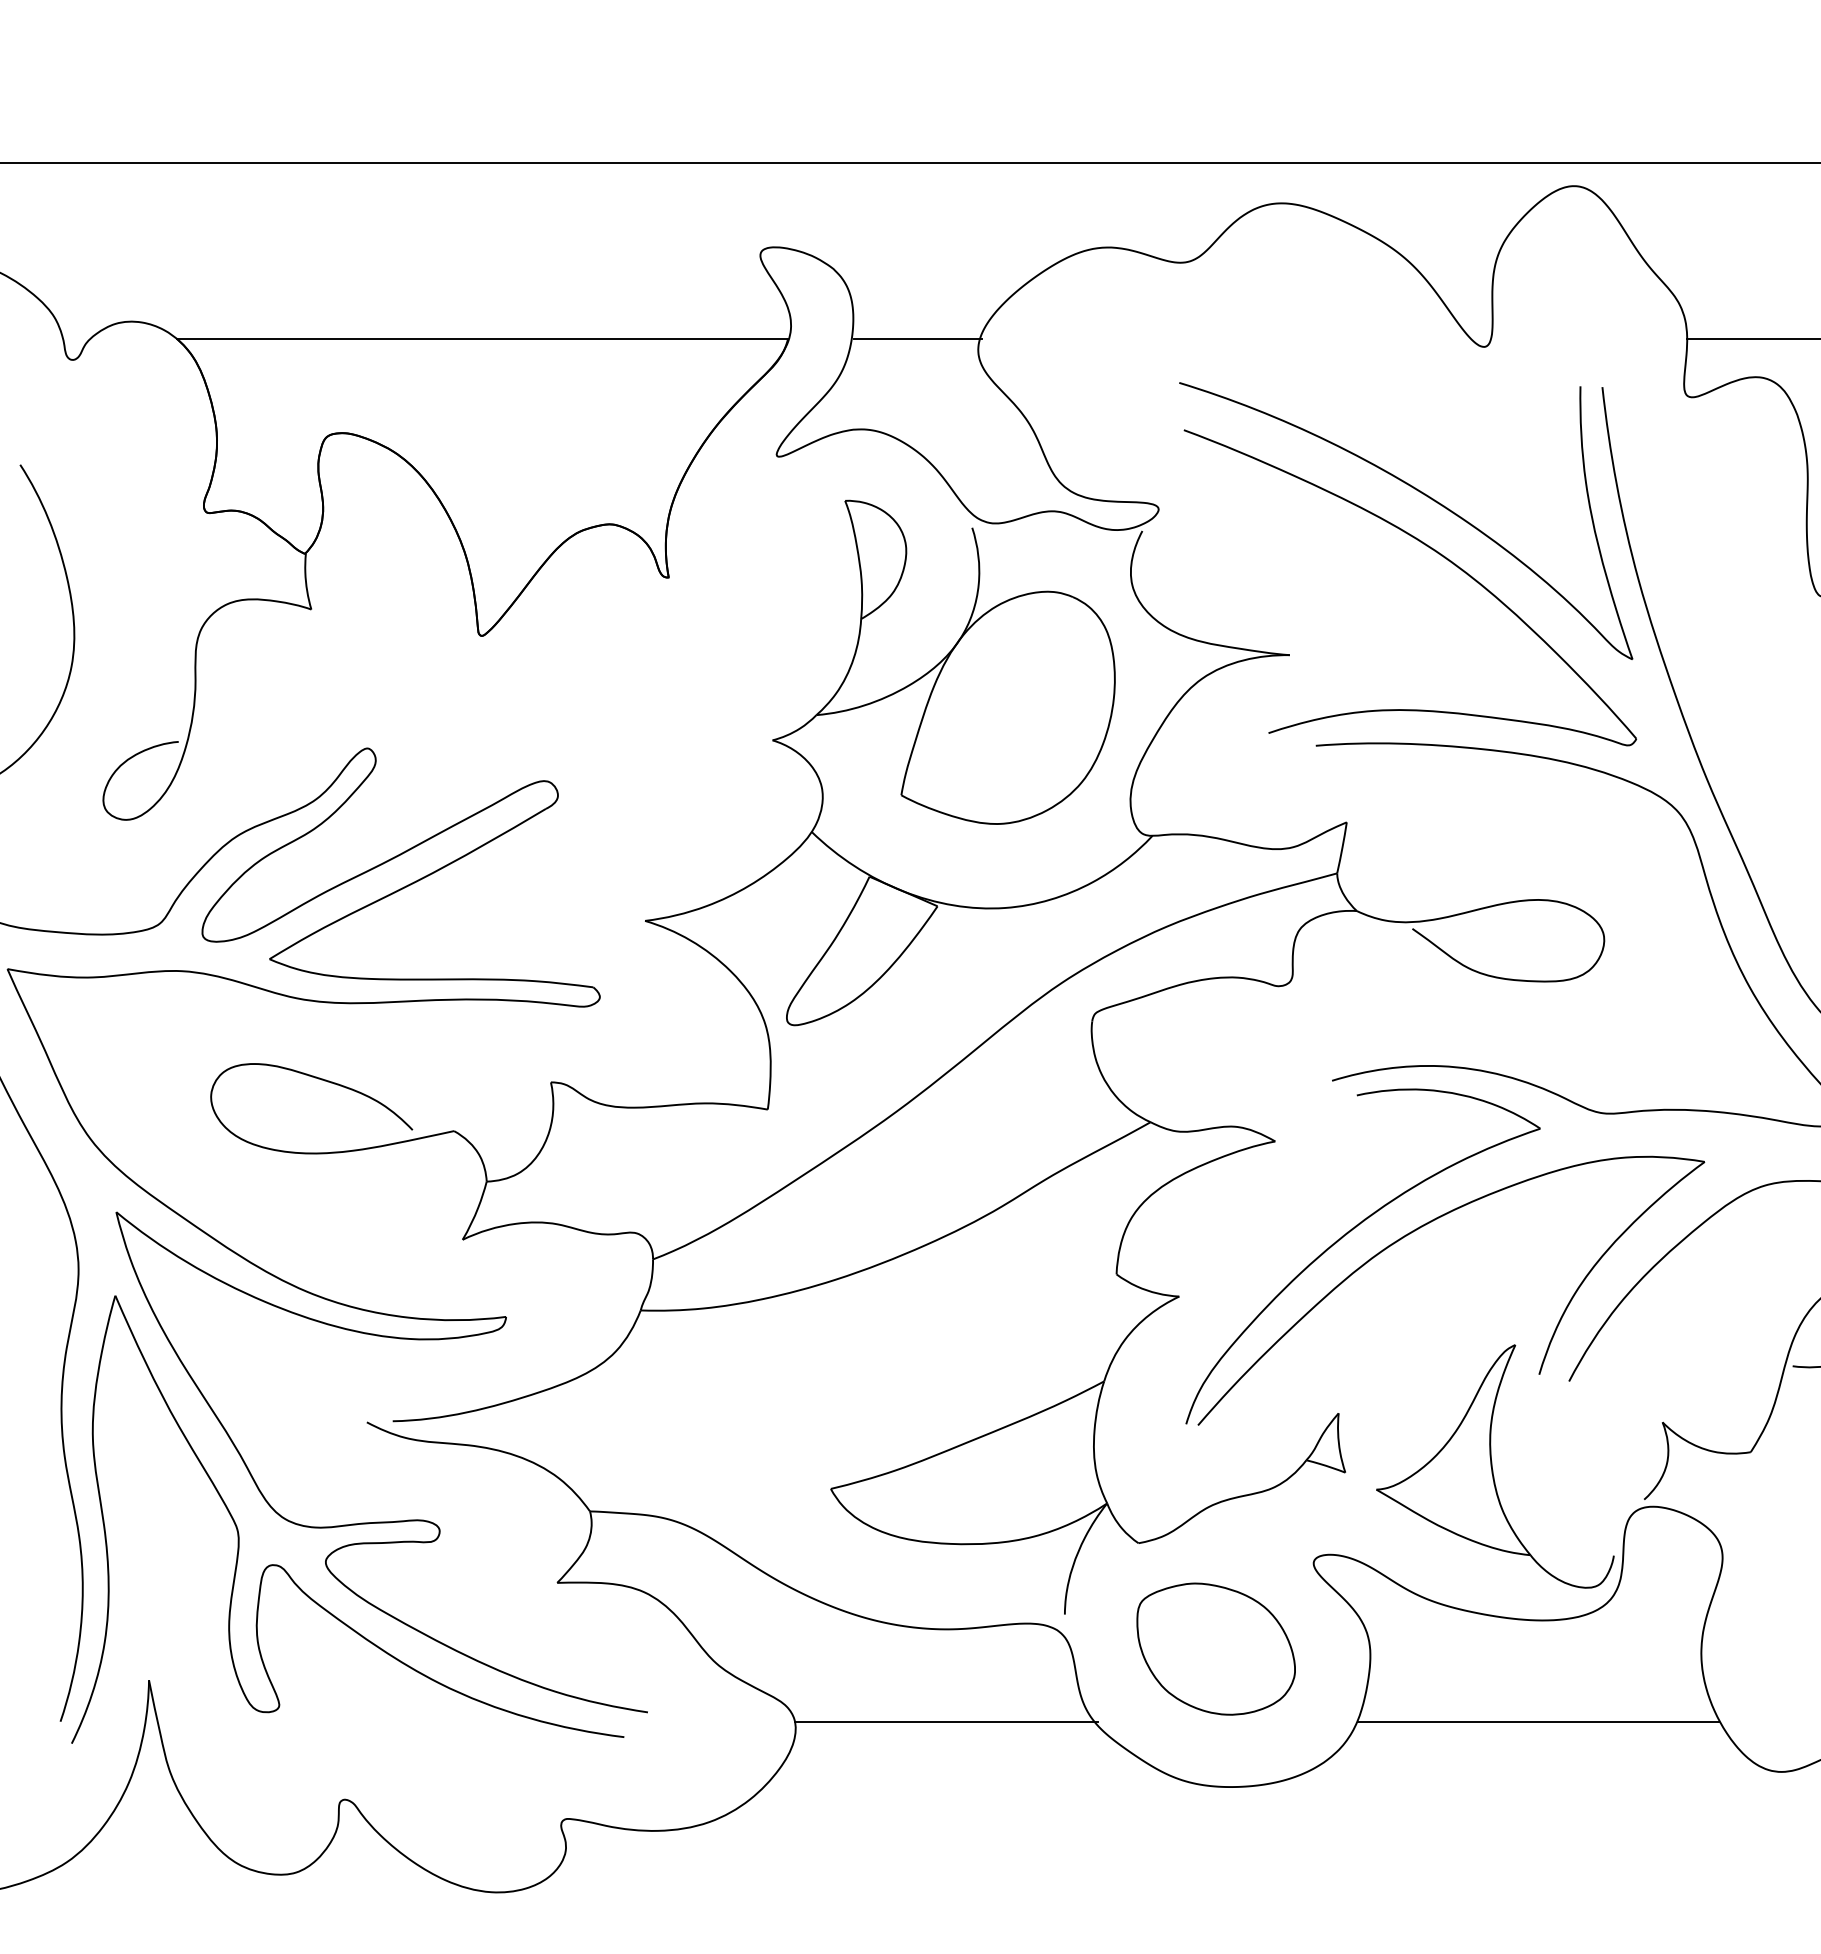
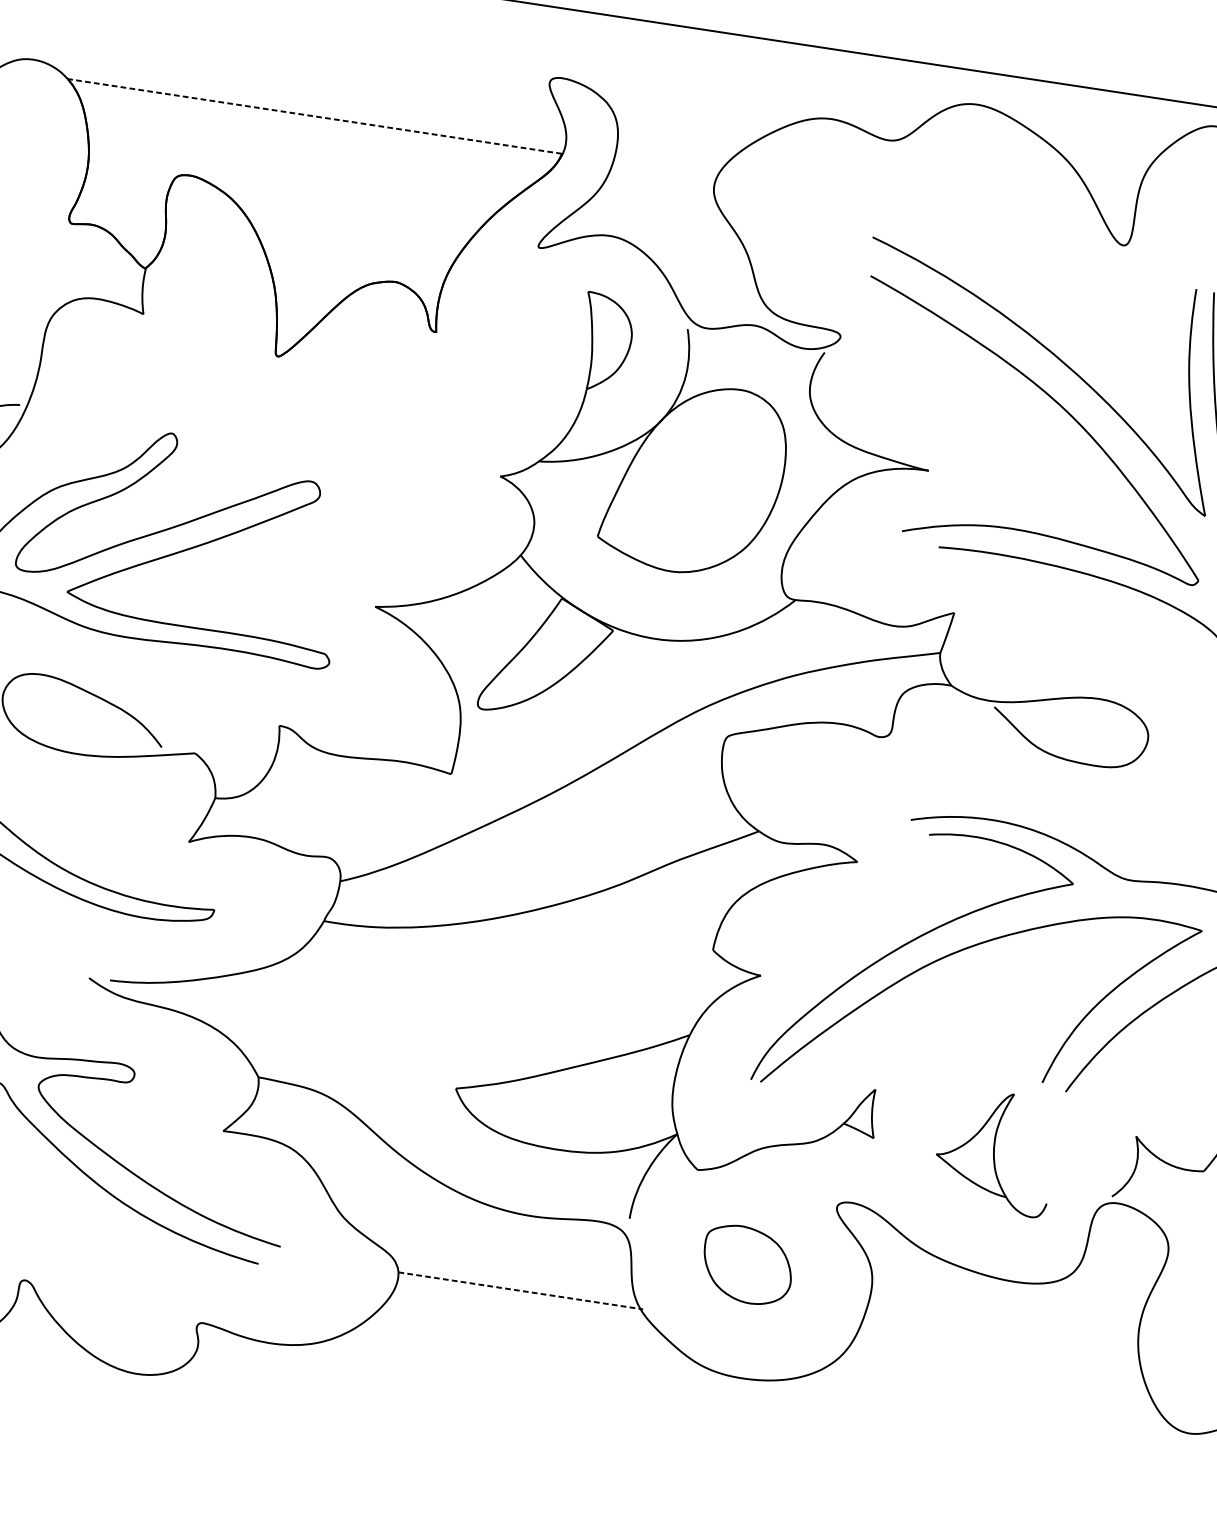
line: (482, 338) -> (314, 116), solid -> dashed
line: (917, 338) -> (666, 169), removed
part: (1495, 1466) -> (995, 1151), size x0.6
part: (1215, 1648) -> (747, 1264), size x0.7
line: (946, 1721) -> (520, 1290), solid -> dashed
line: (1538, 1721) -> (999, 1363), removed

